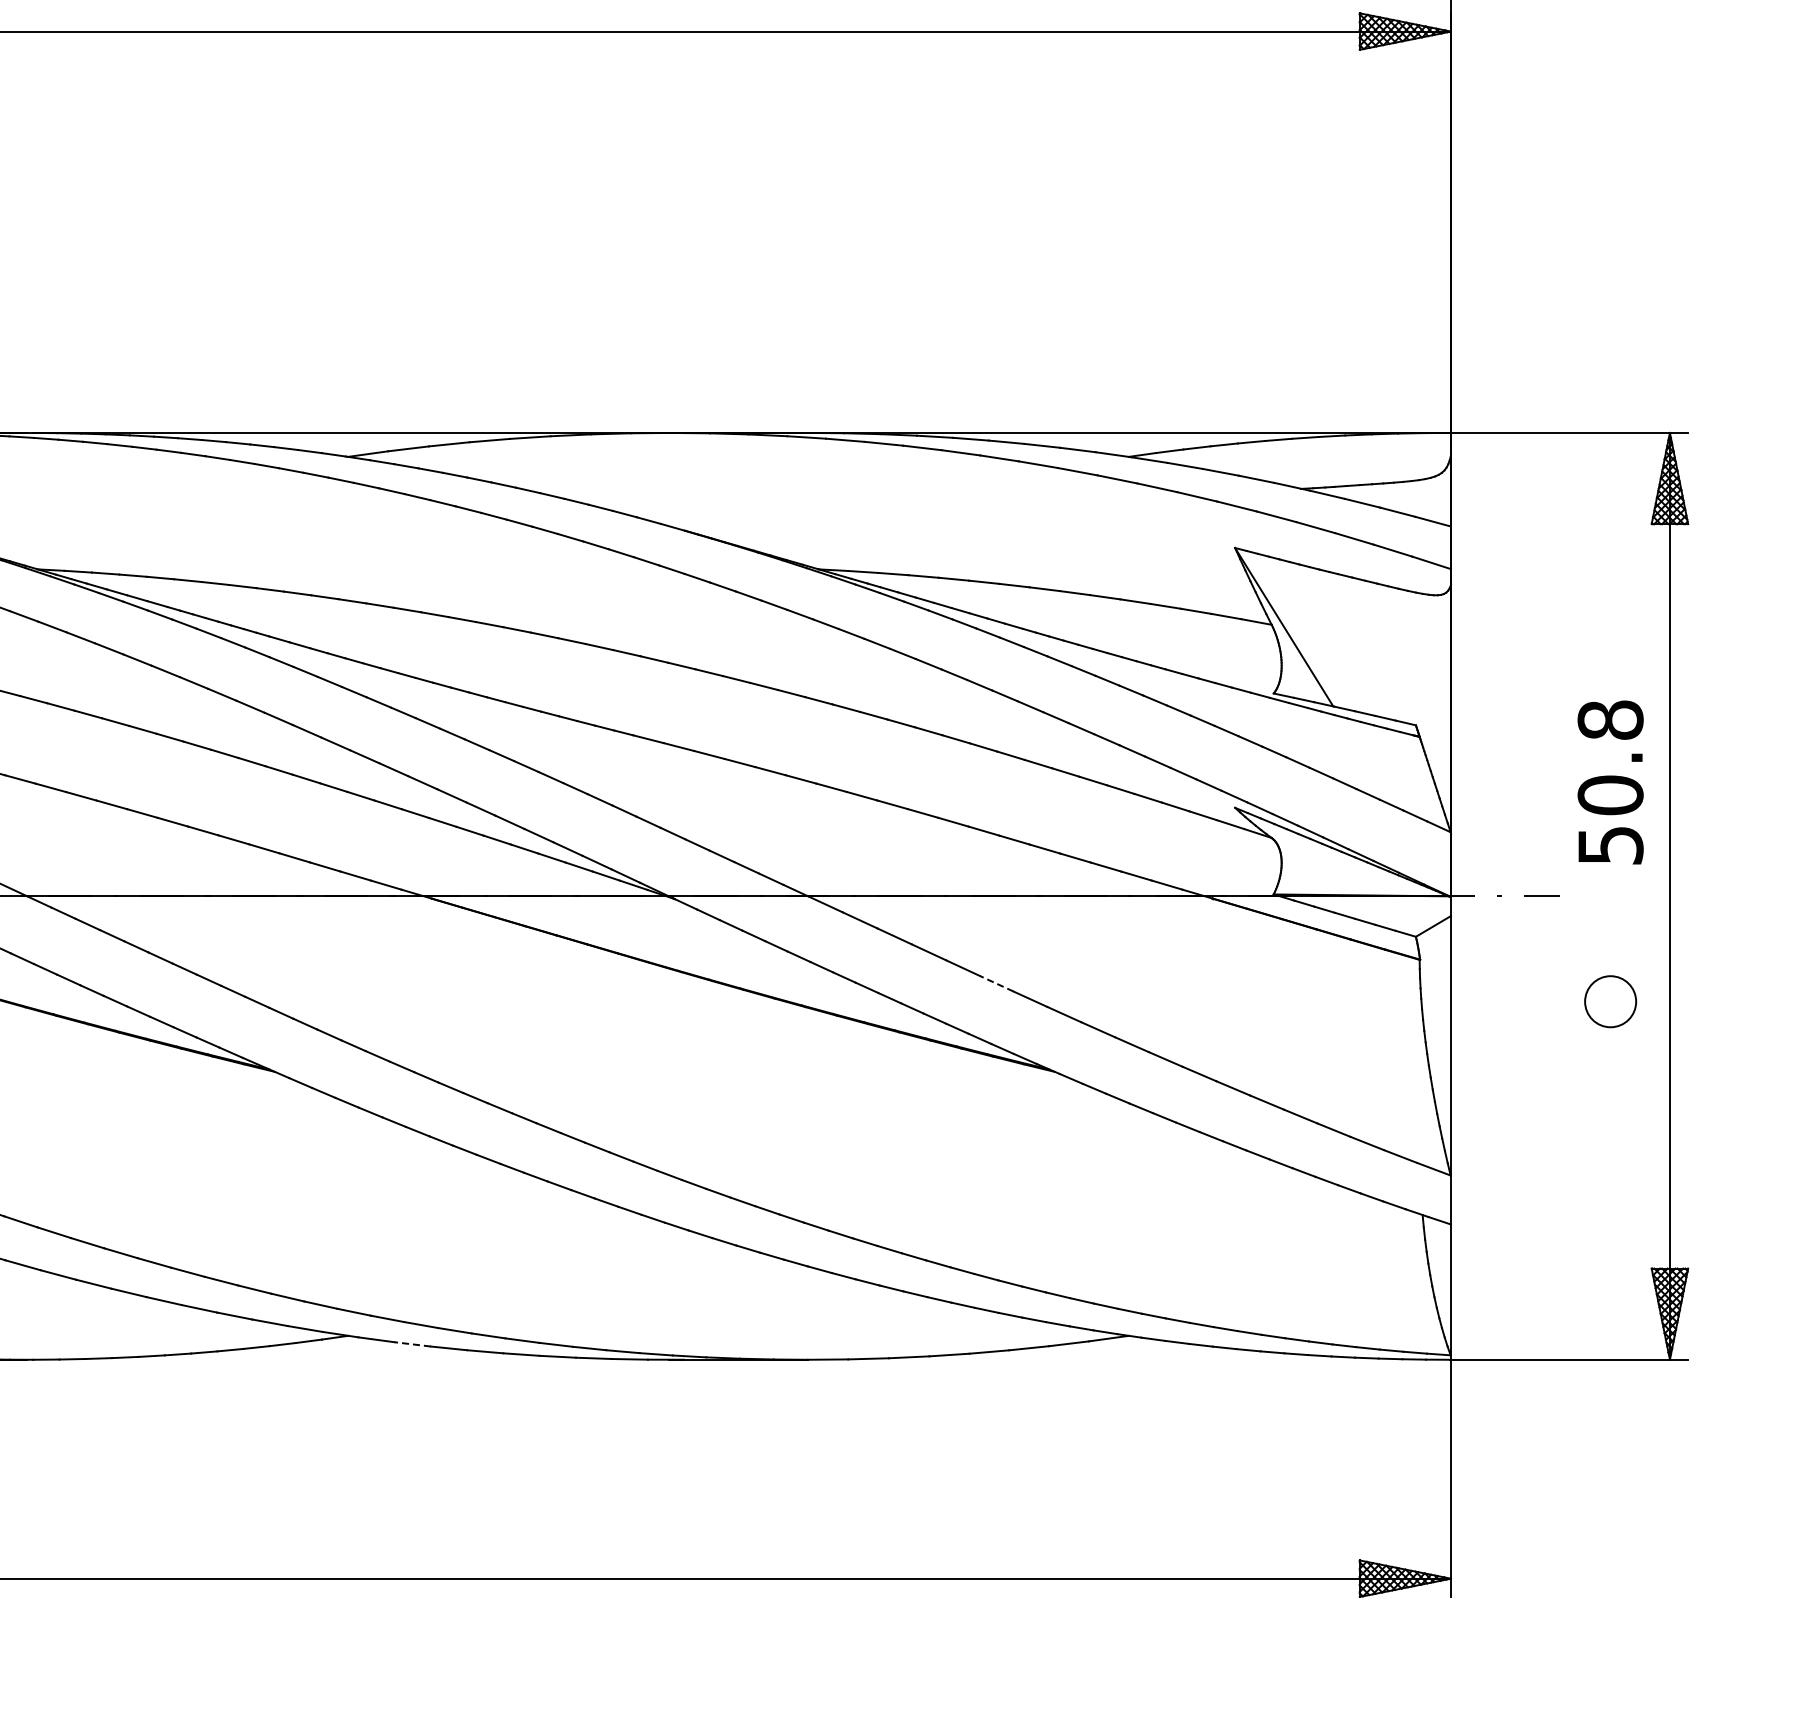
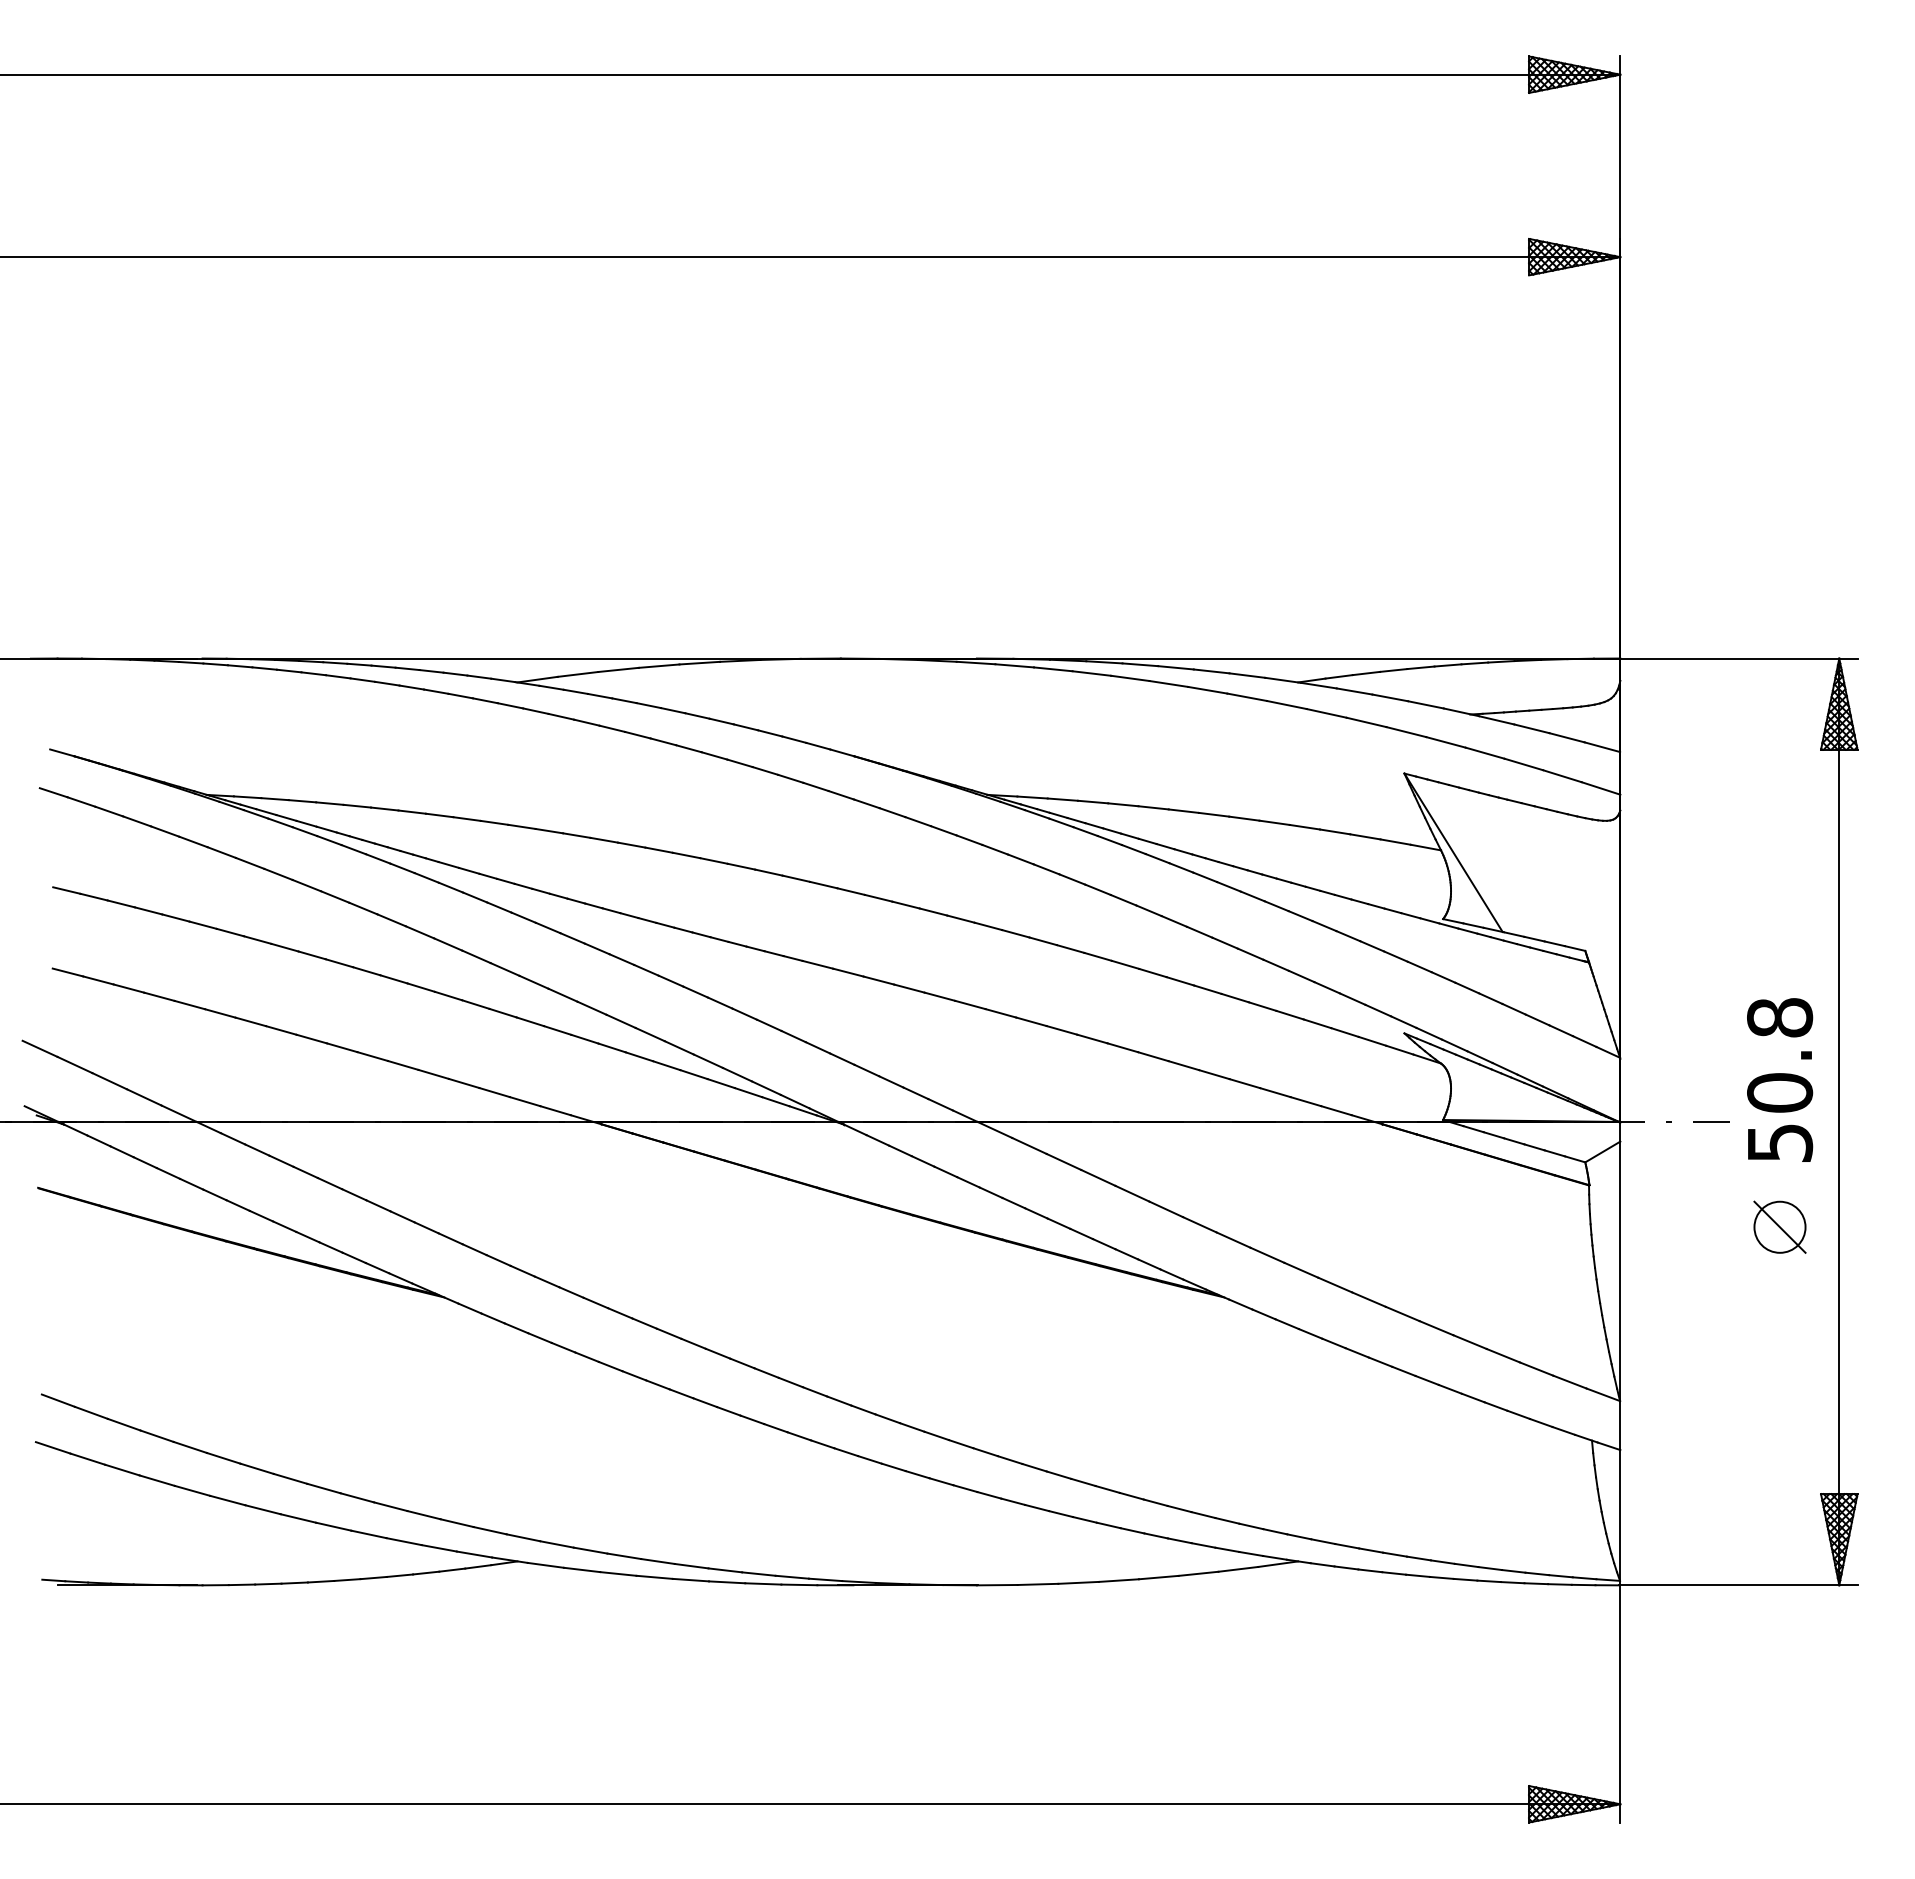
text: (1611, 781) -> (1780, 1079), moved
line: (997, 983) -> (1166, 1209), dashed -> solid
line: (1610, 1000) -> (1779, 1226), added
line: (412, 1343) -> (581, 1569), dashed -> solid

